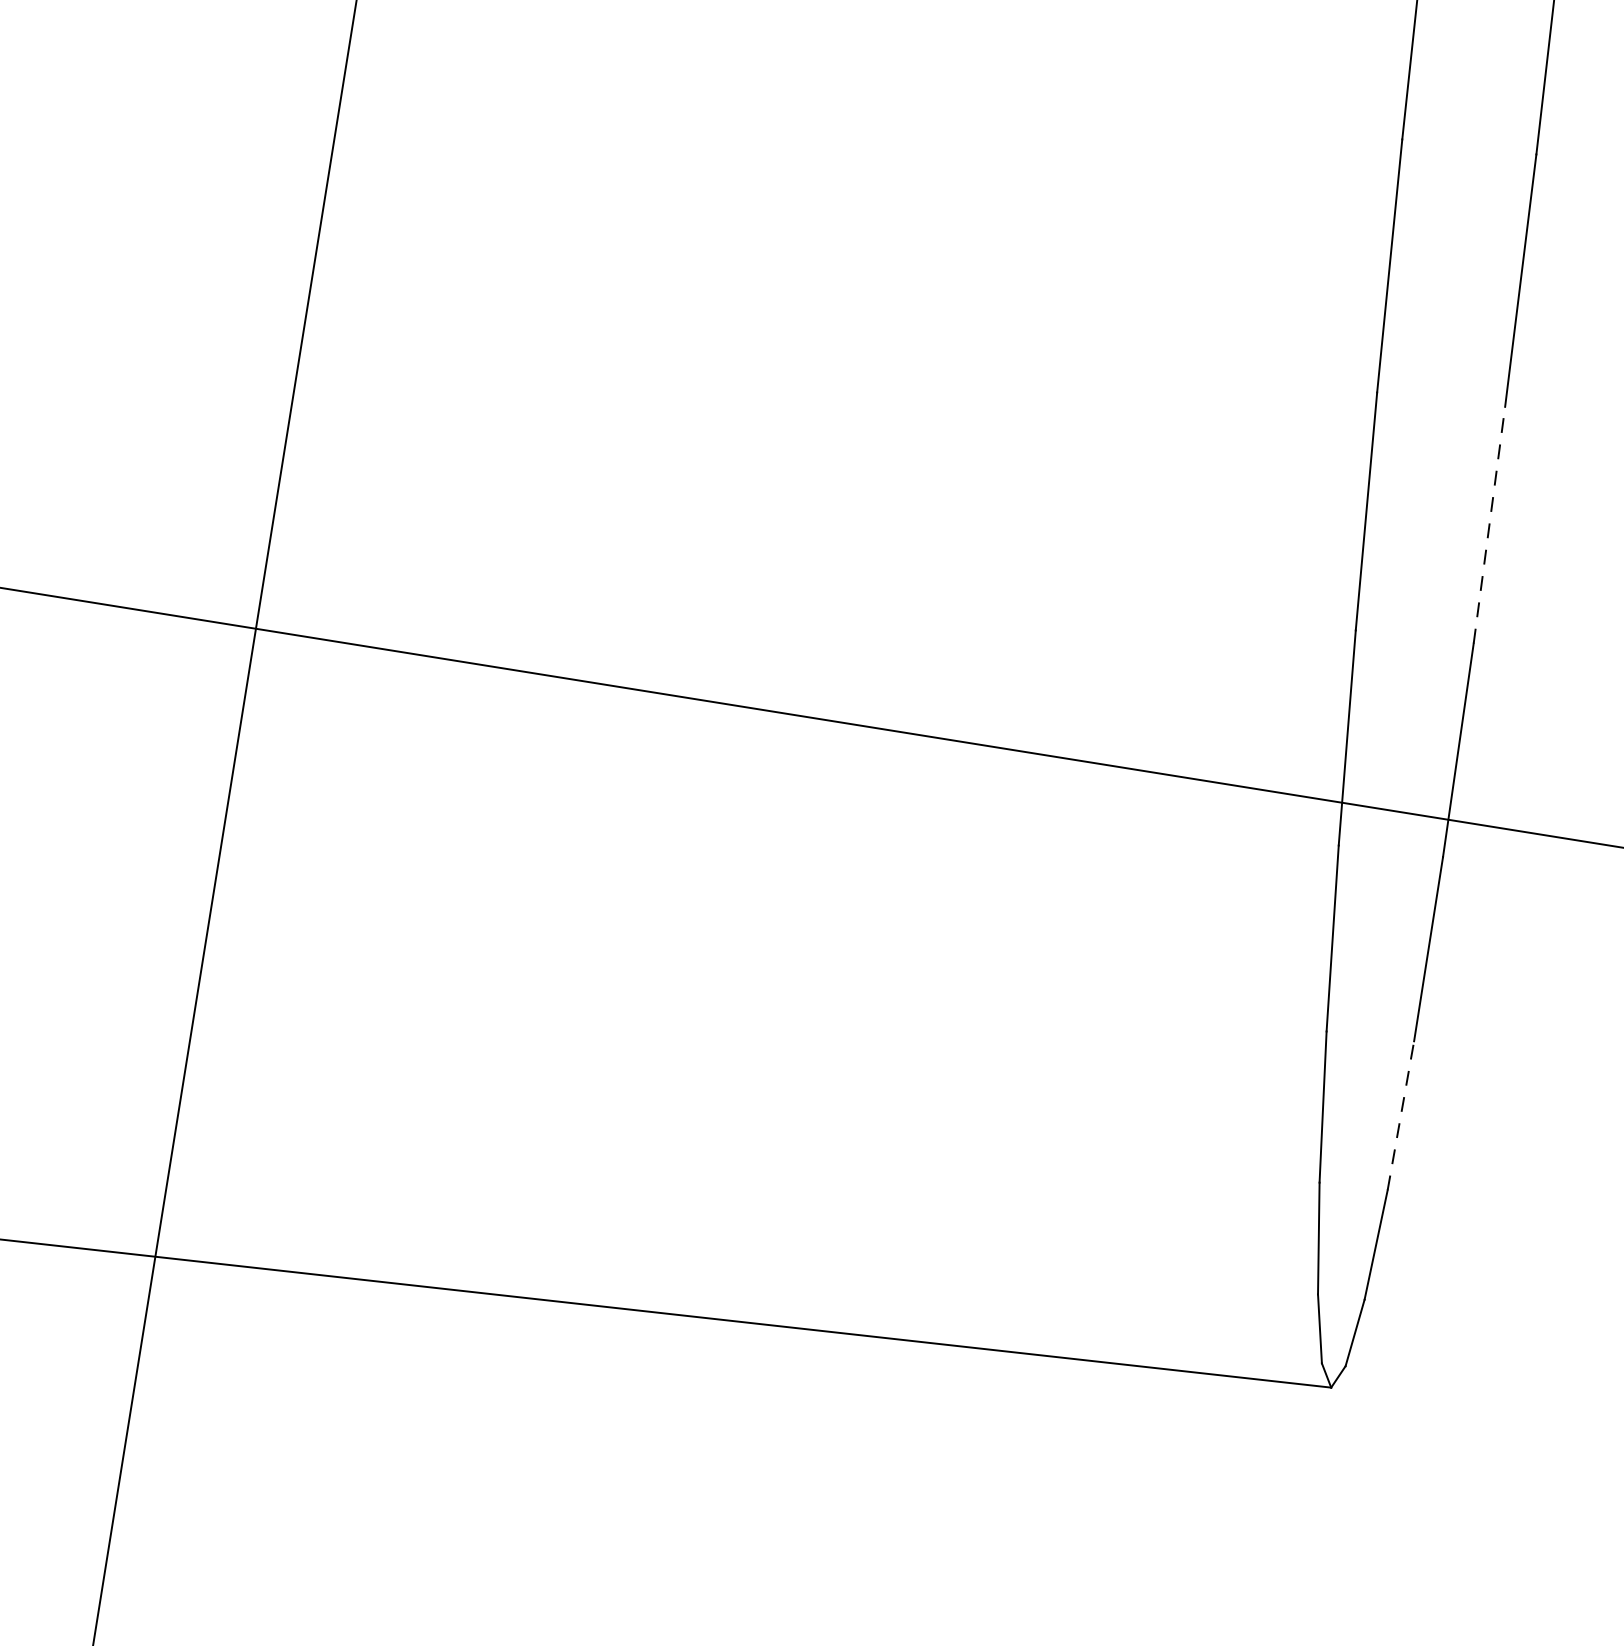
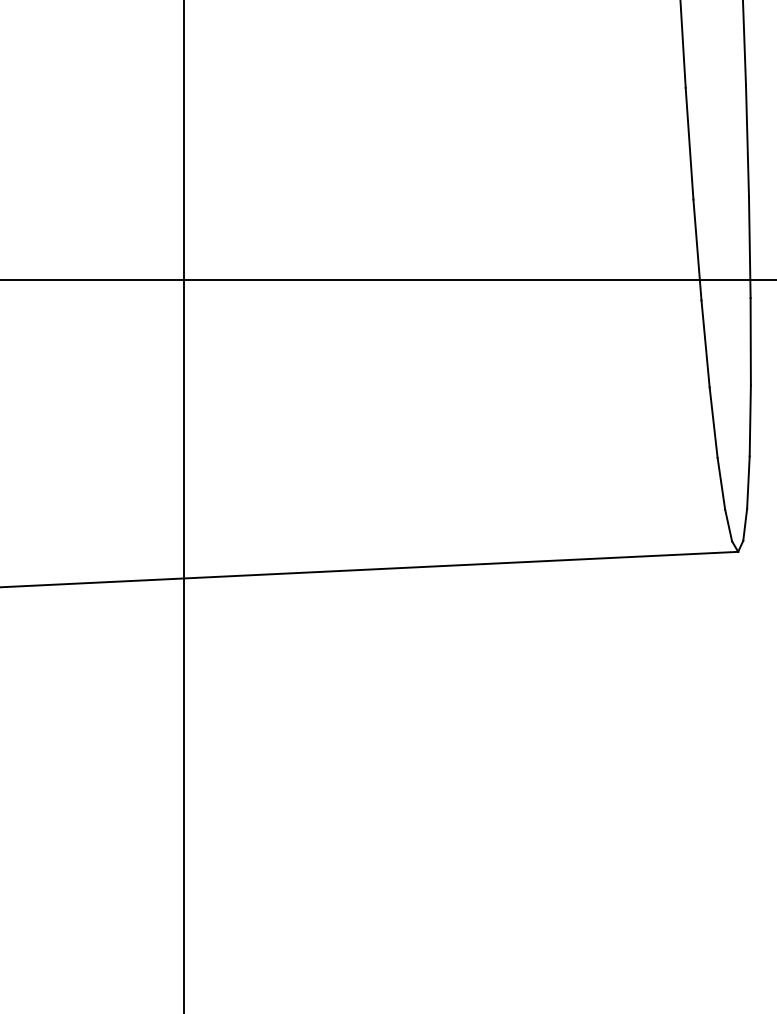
line: (1489, 526) -> (747, 141), dashed -> solid
line: (1401, 1114) -> (750, 420), dashed -> solid

